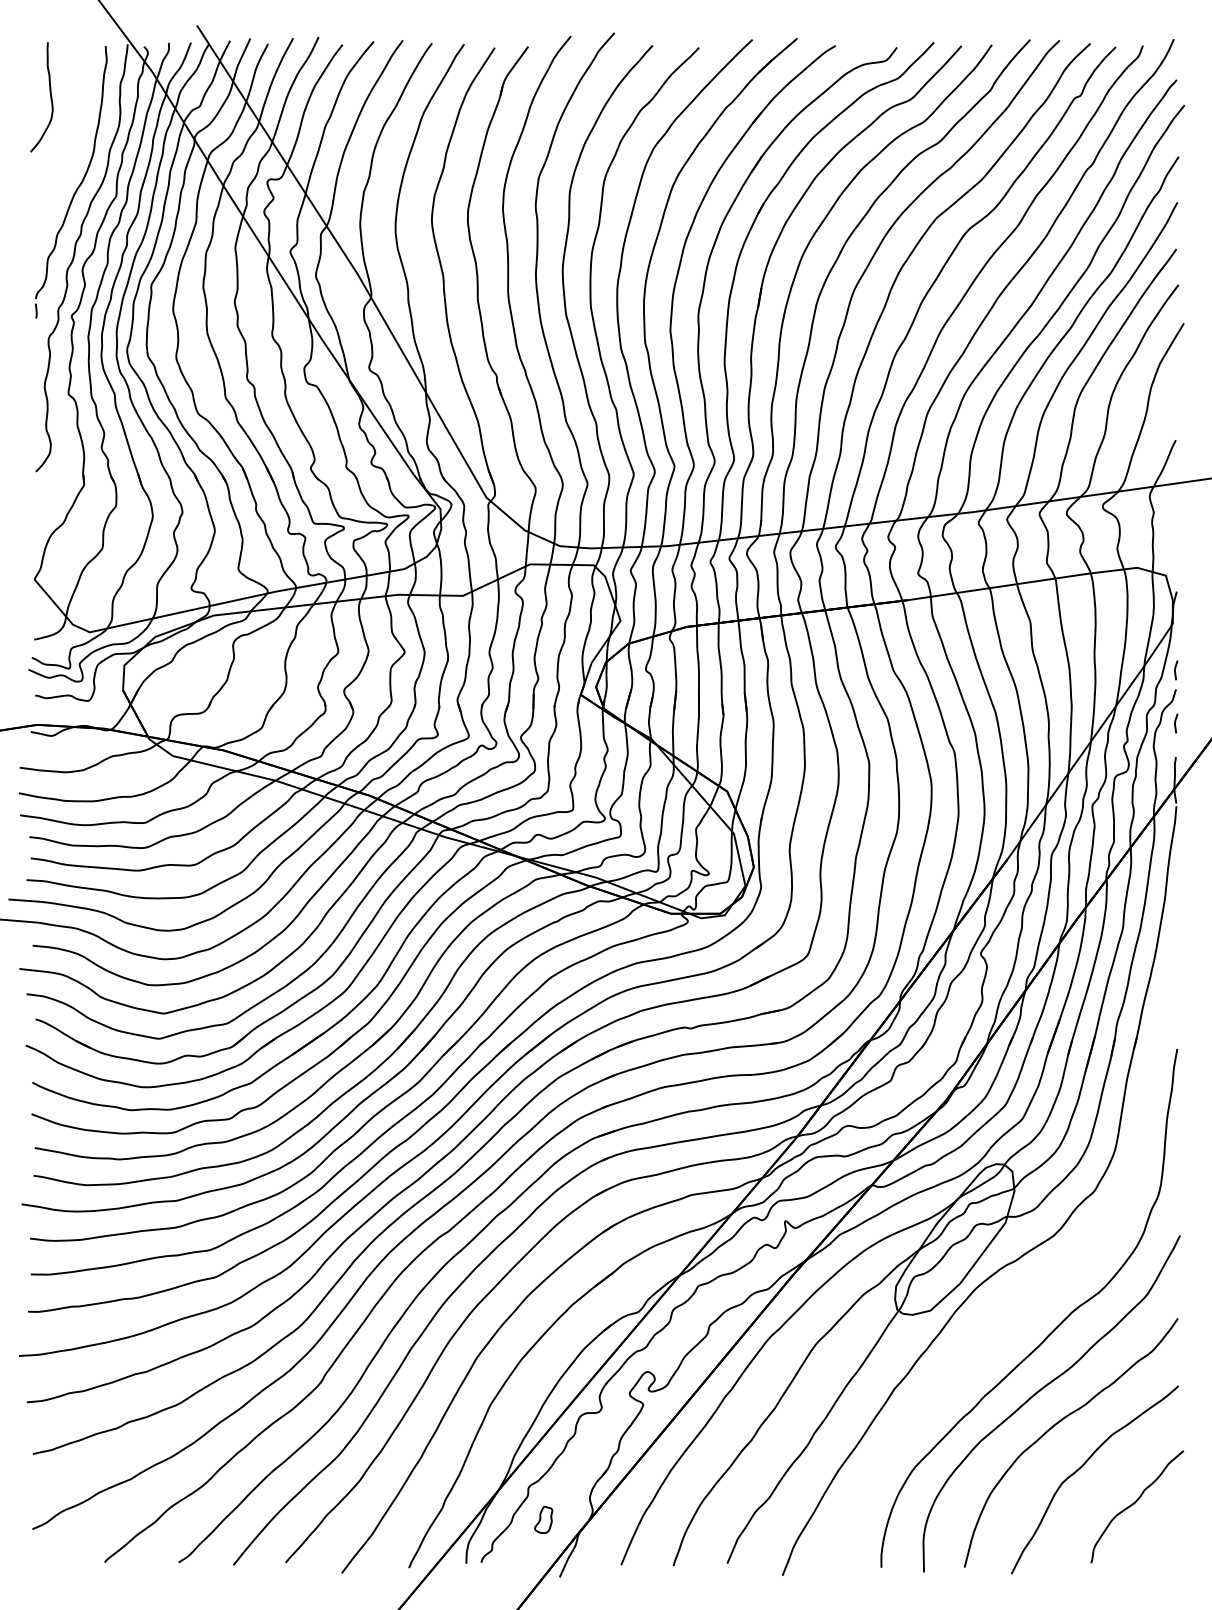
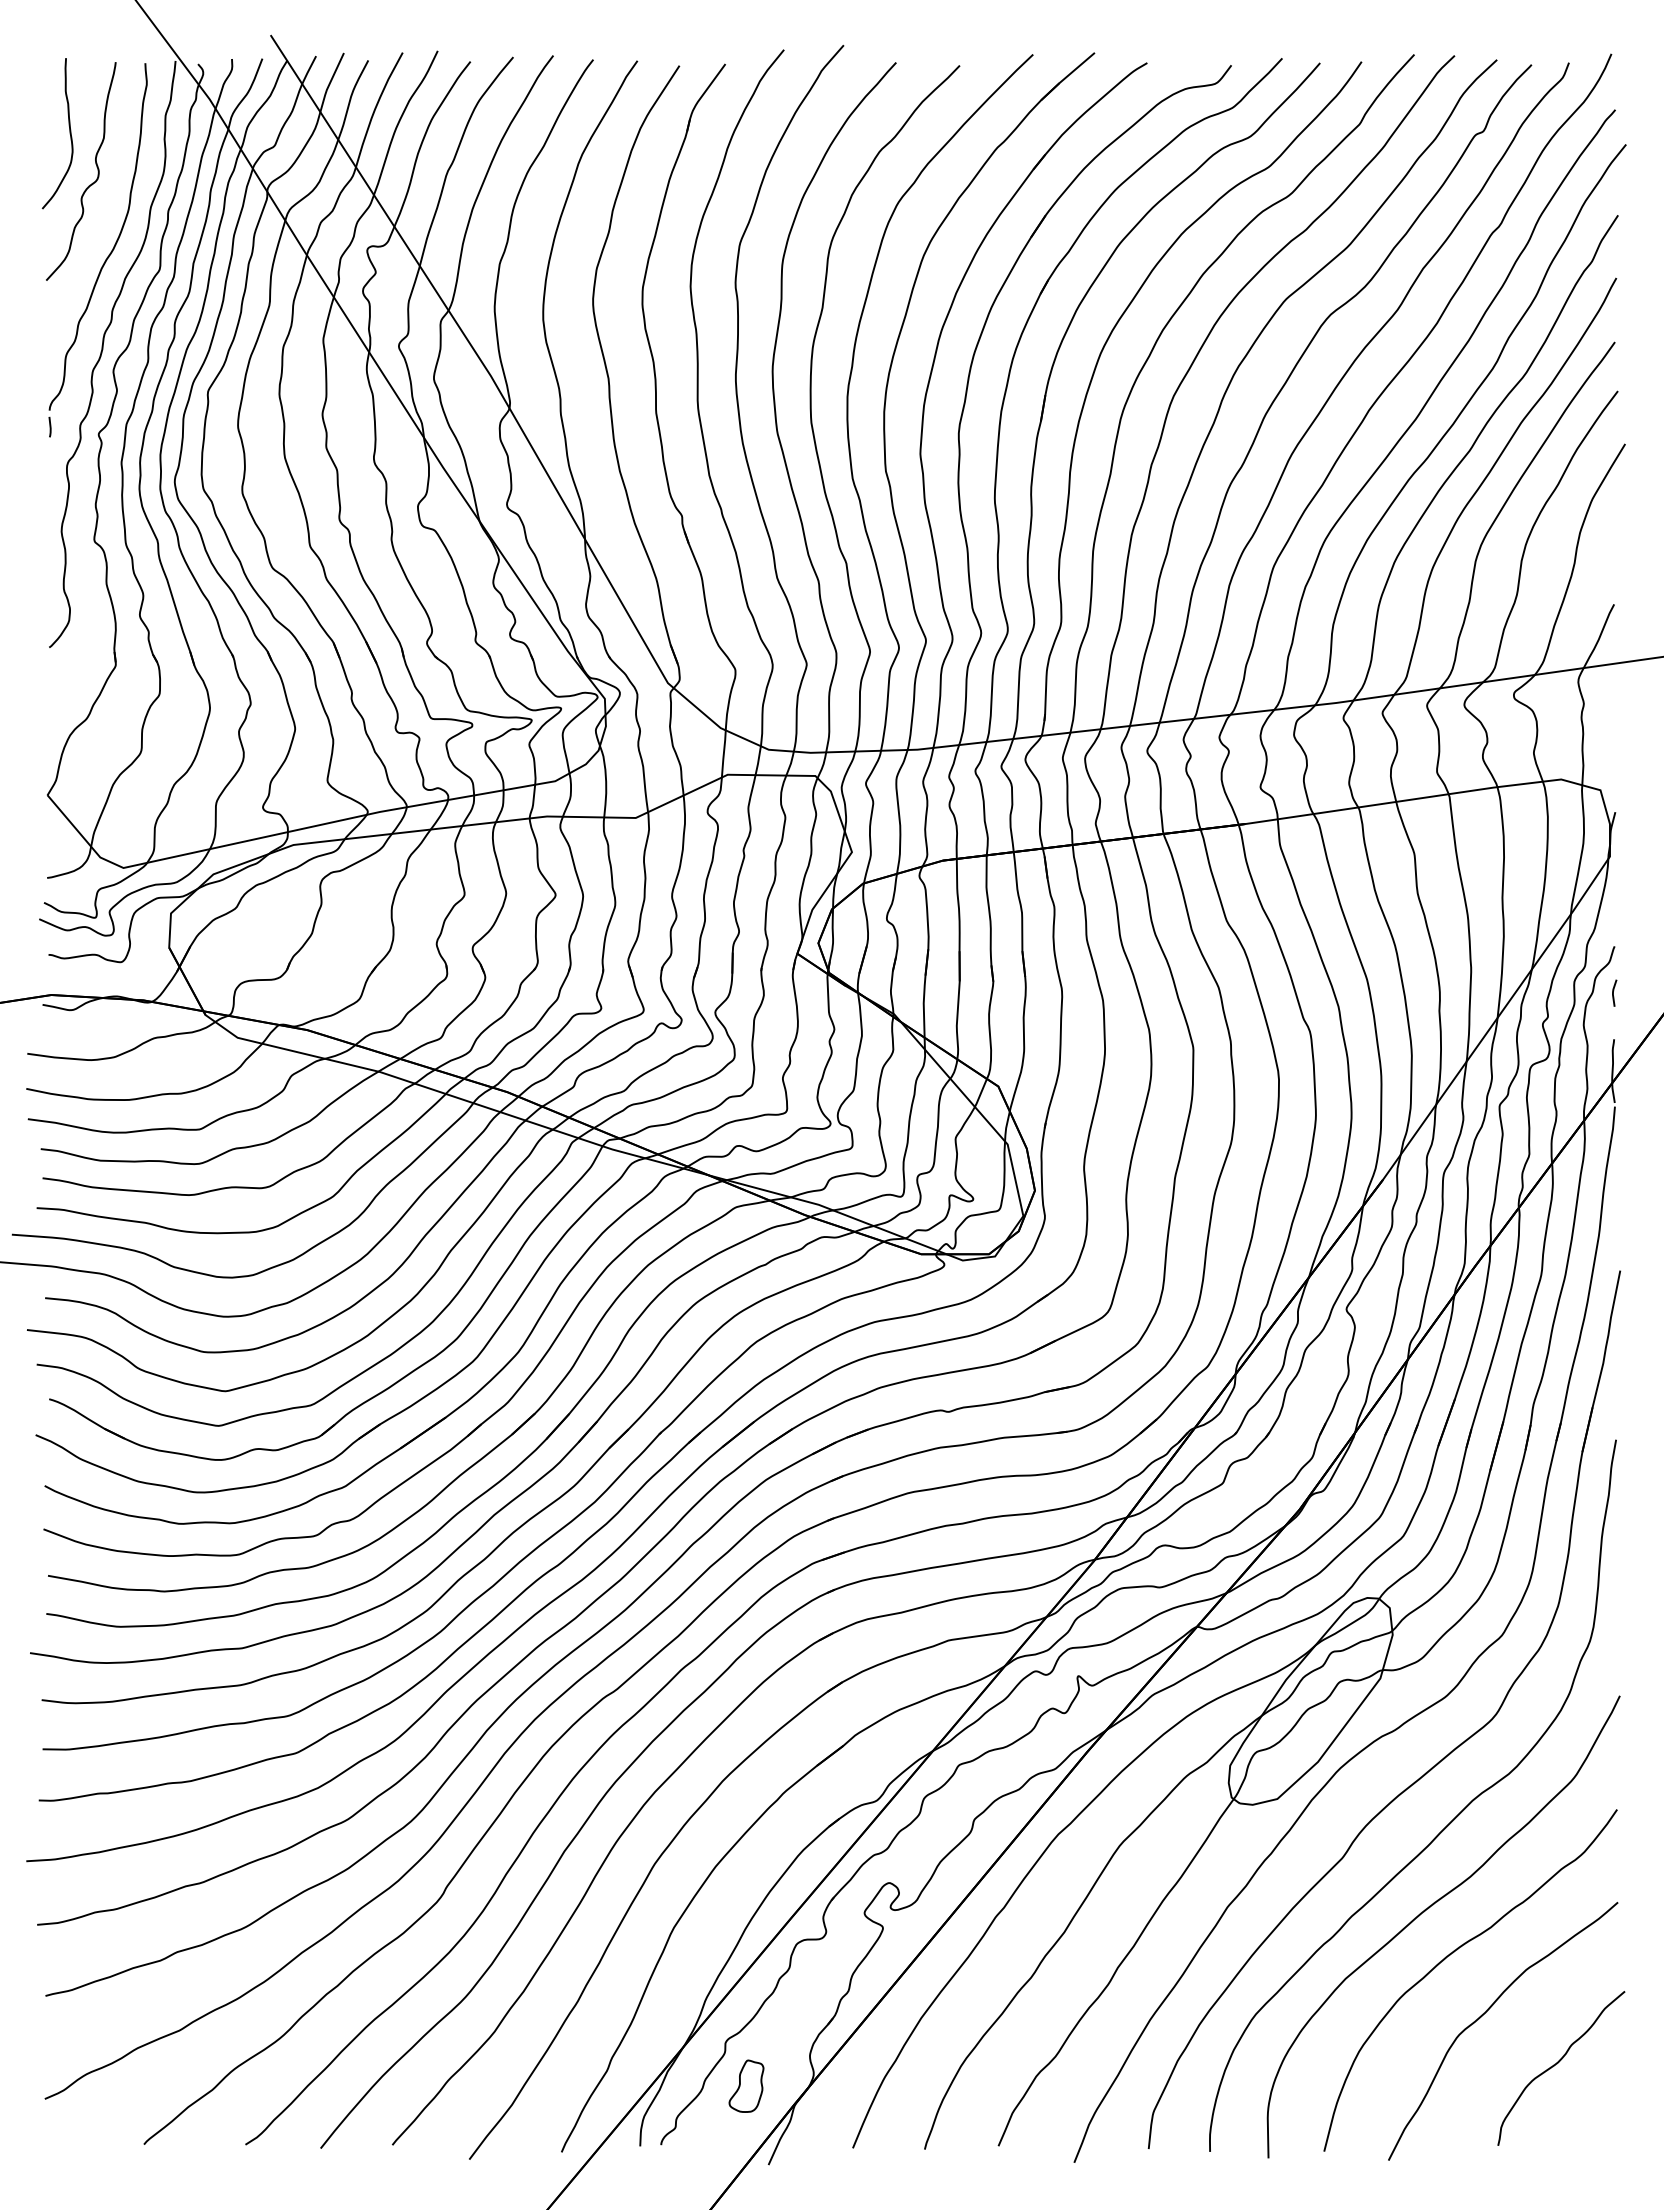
curve: (70, 121) -> (96, 167), added
line: (1175, 669) -> (1613, 919), removed
part: (1043, 1286) -> (1432, 1766), added
part: (543, 1519) -> (746, 2085), size x1.43

